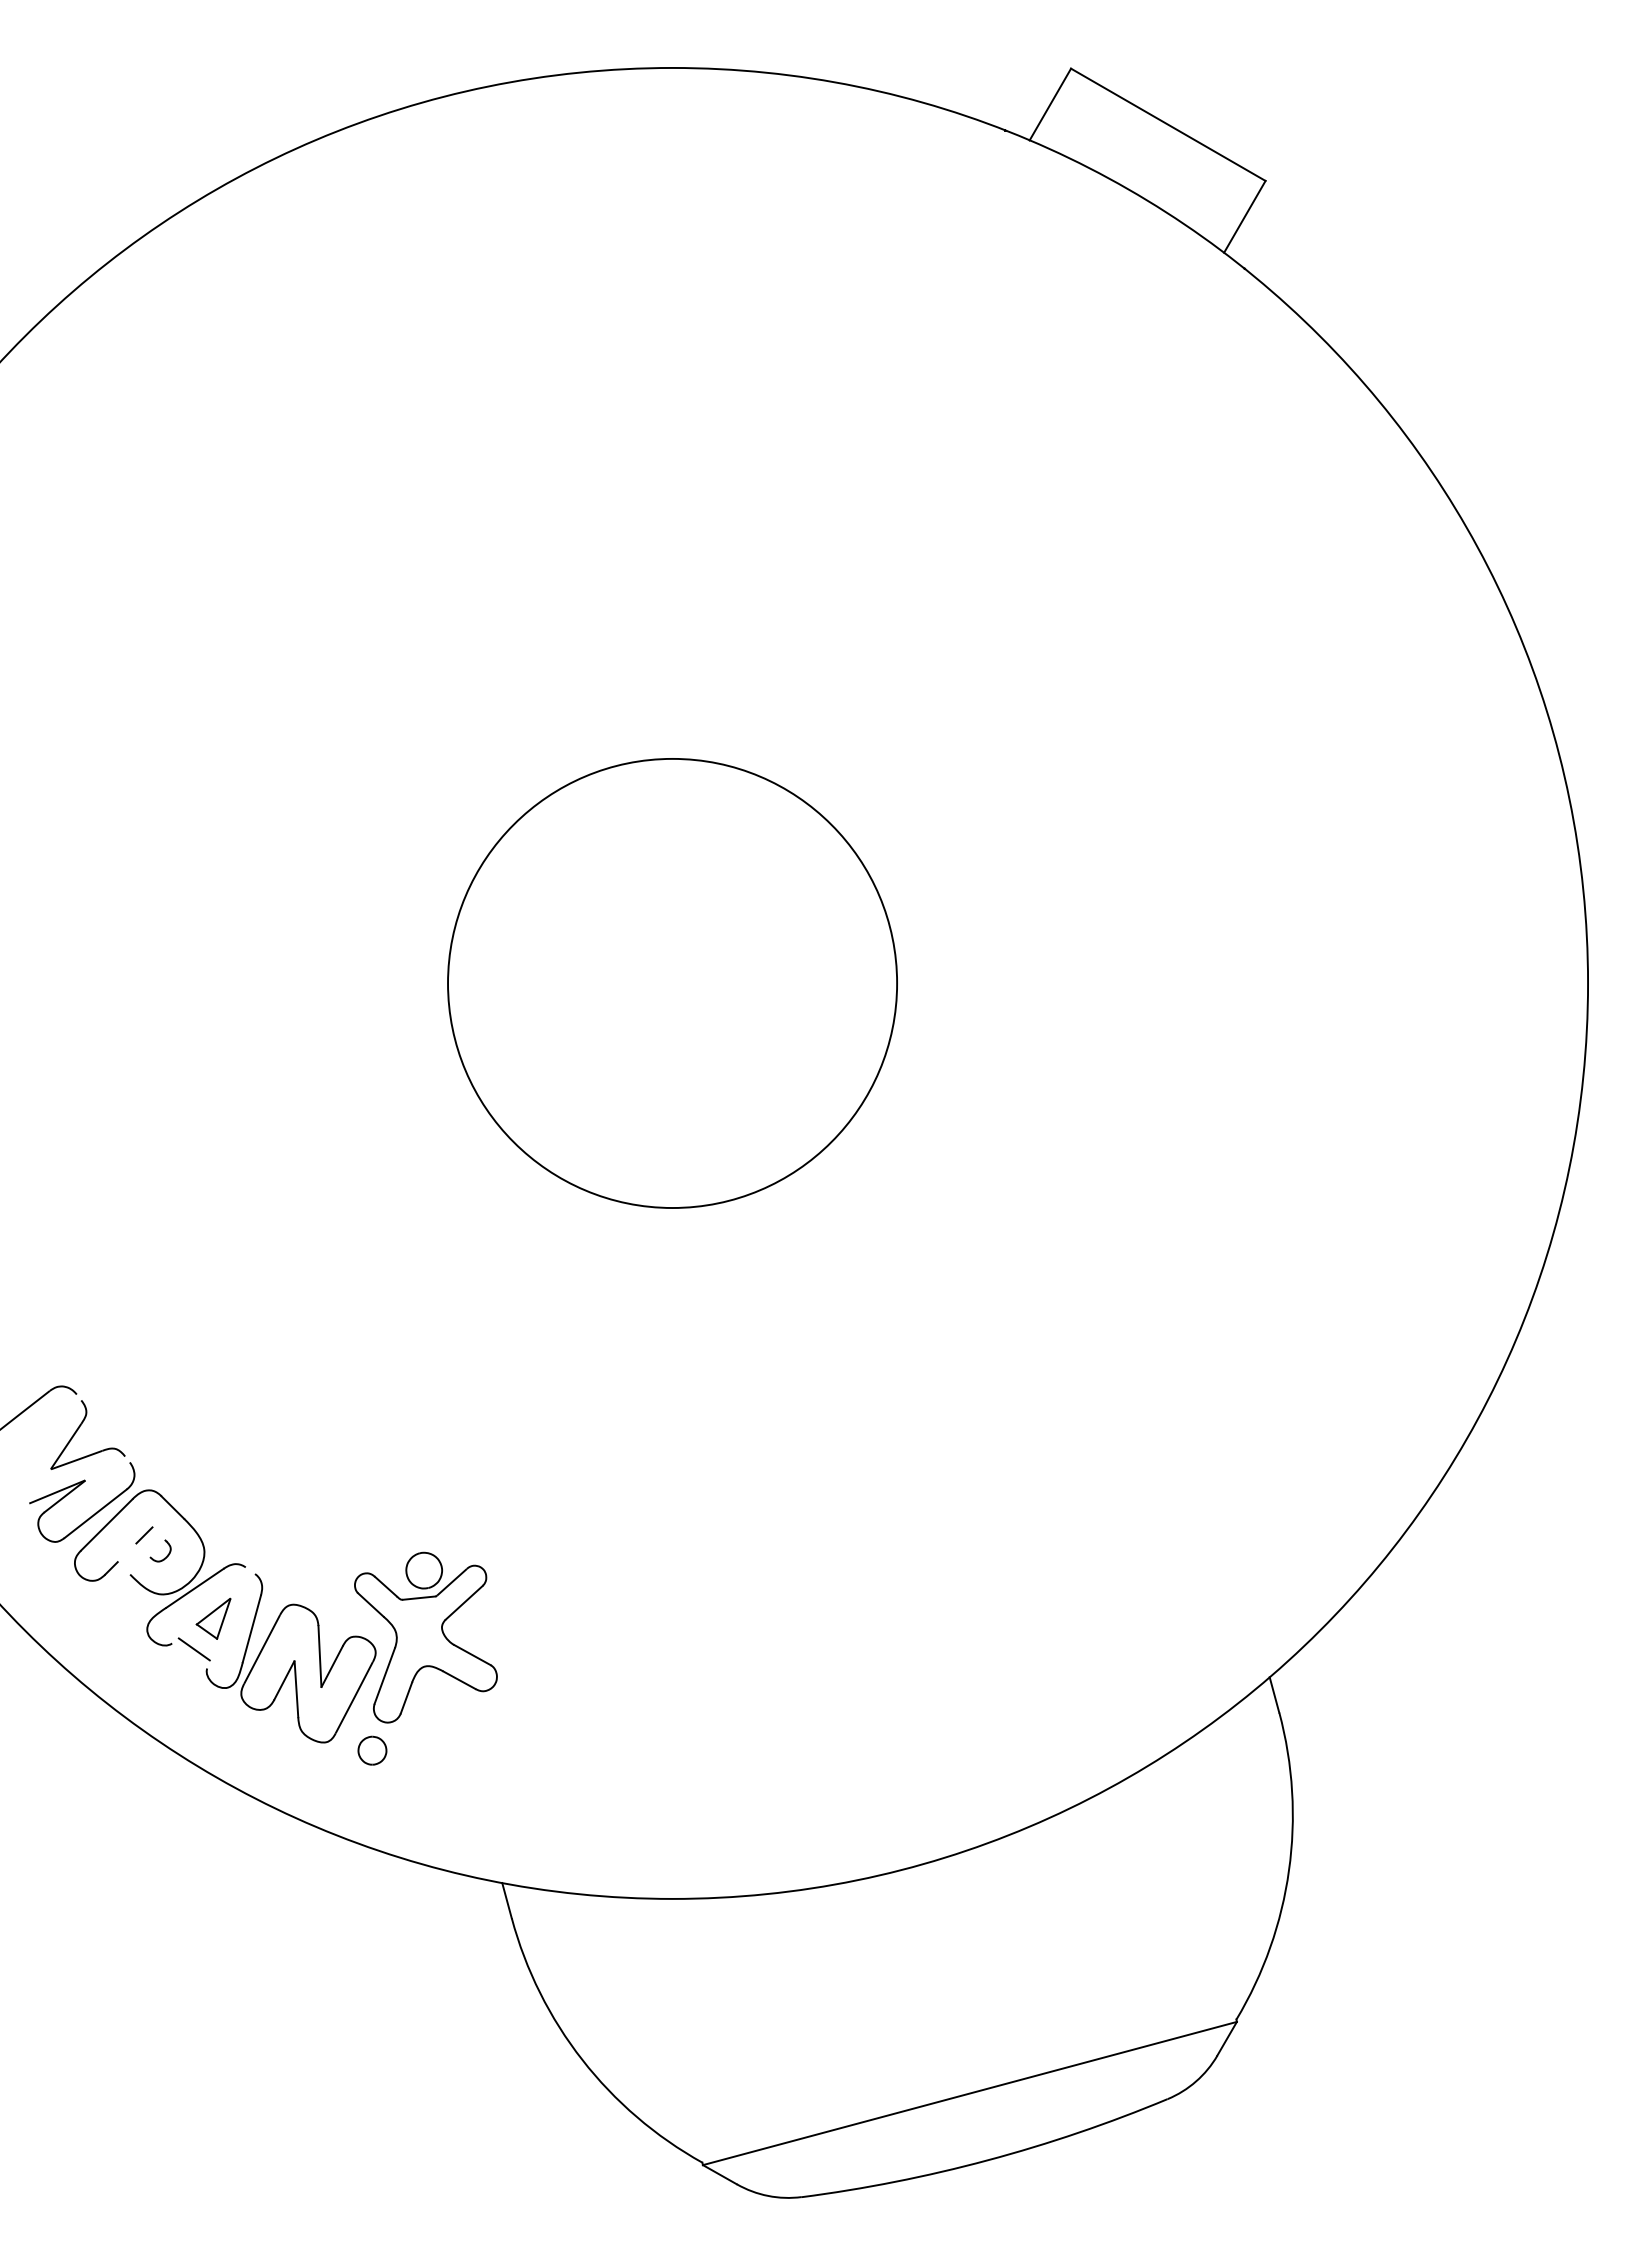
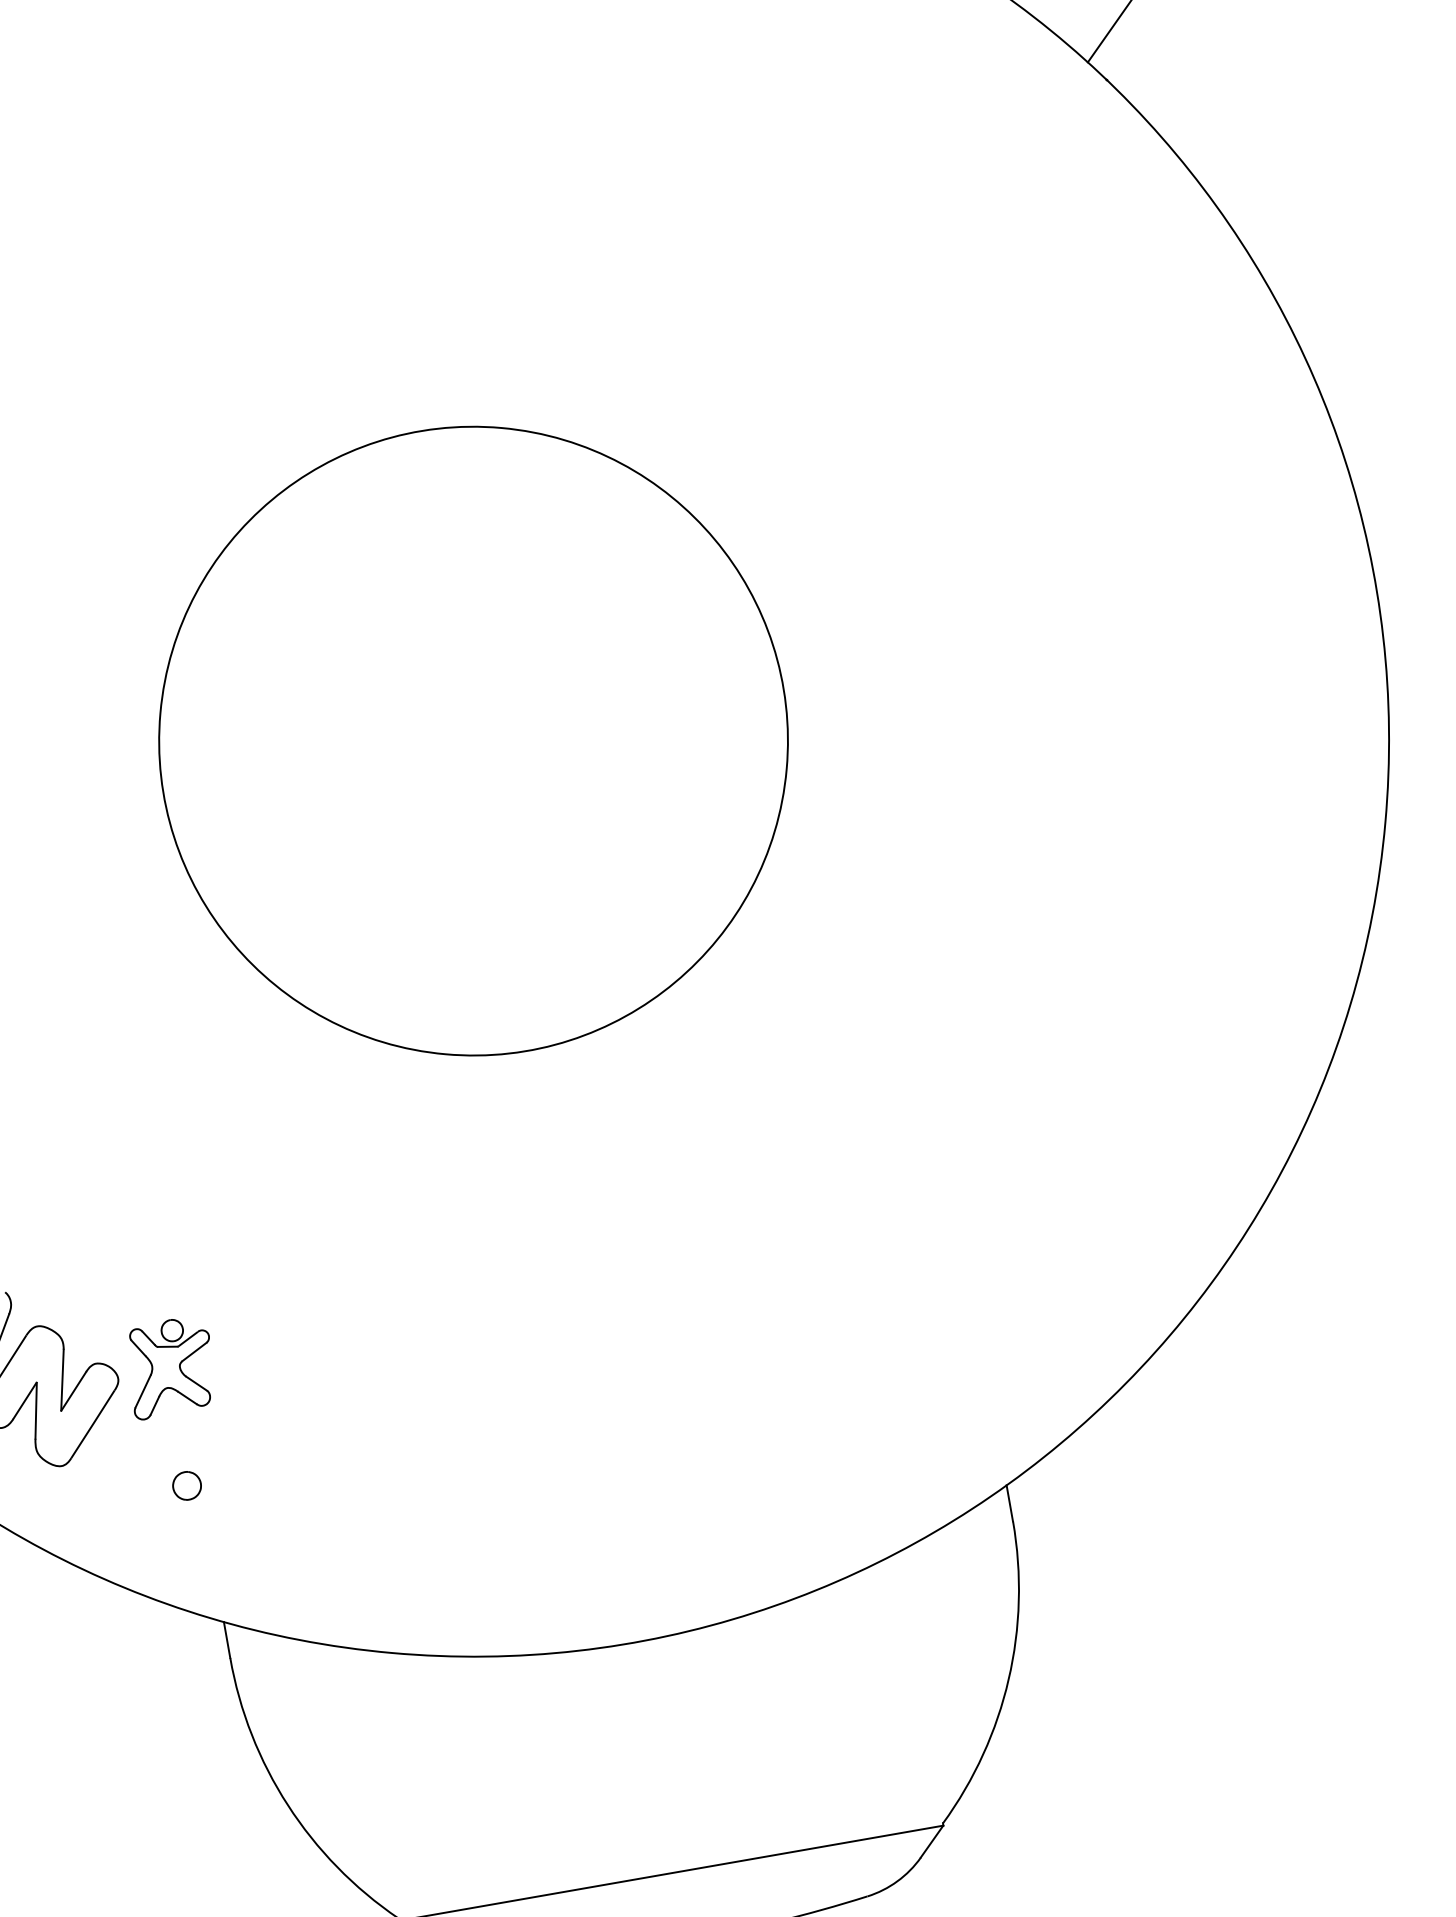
circle: (672, 983) -> (473, 741), size x1.4
part: (425, 1637) -> (169, 1370), size x0.6
part: (372, 1750) -> (187, 1485), moved

